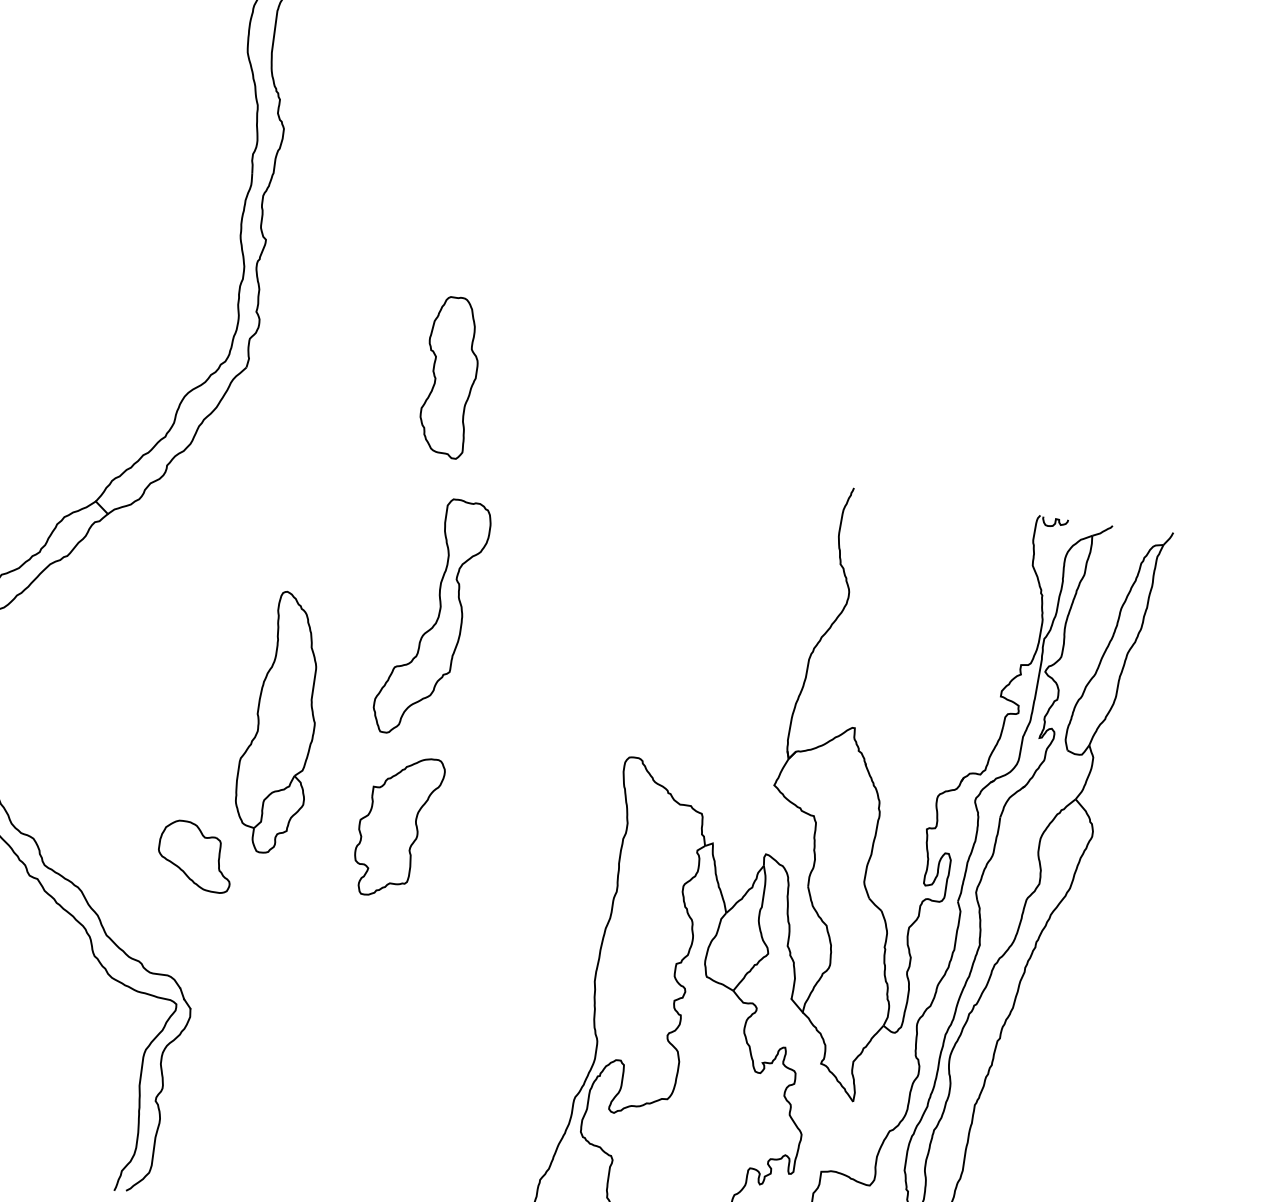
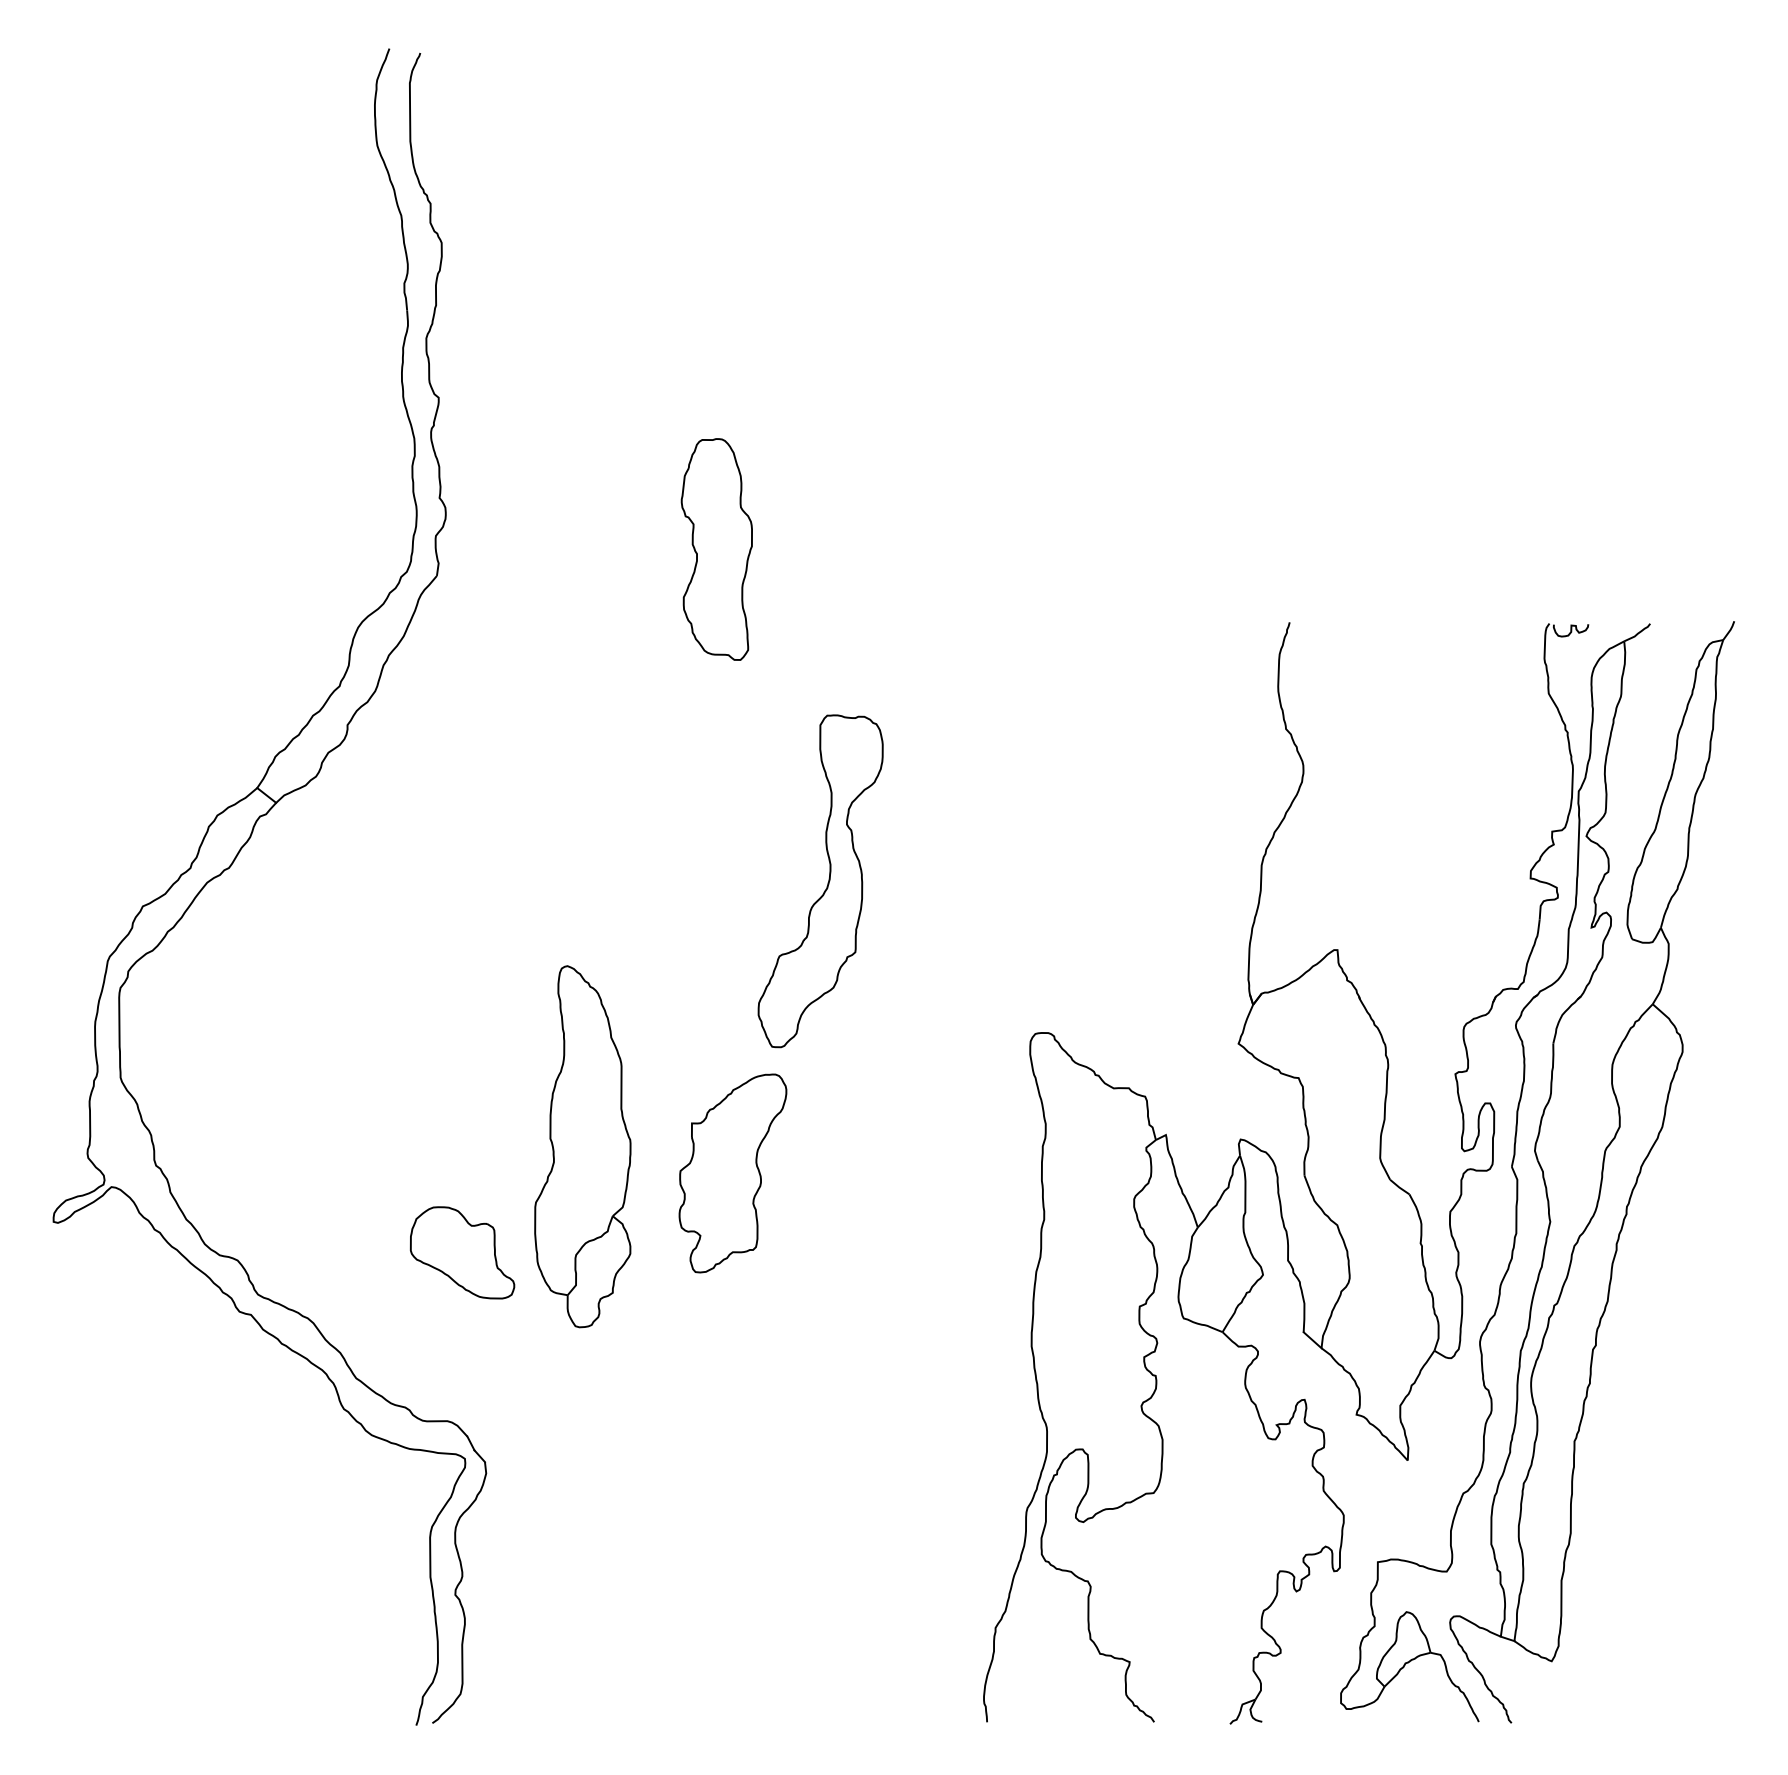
part: (436, 619) -> (827, 882), moved
part: (279, 722) -> (582, 1146), moved

